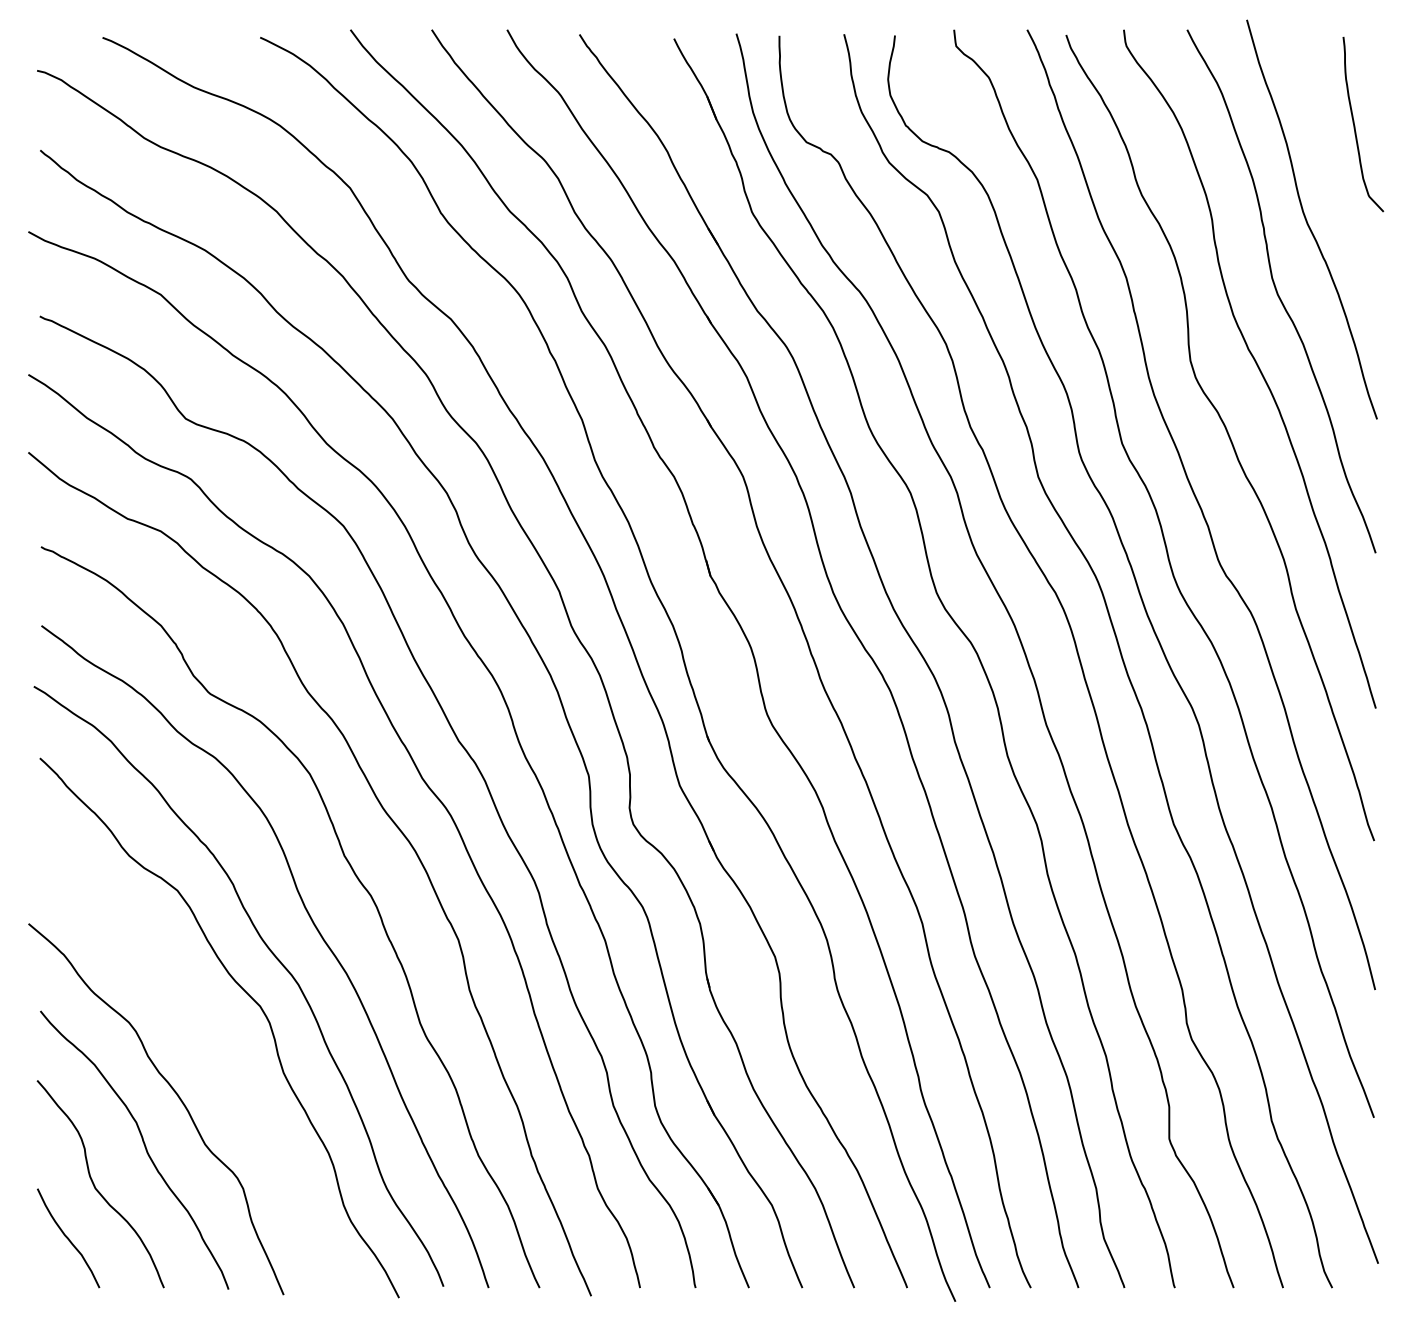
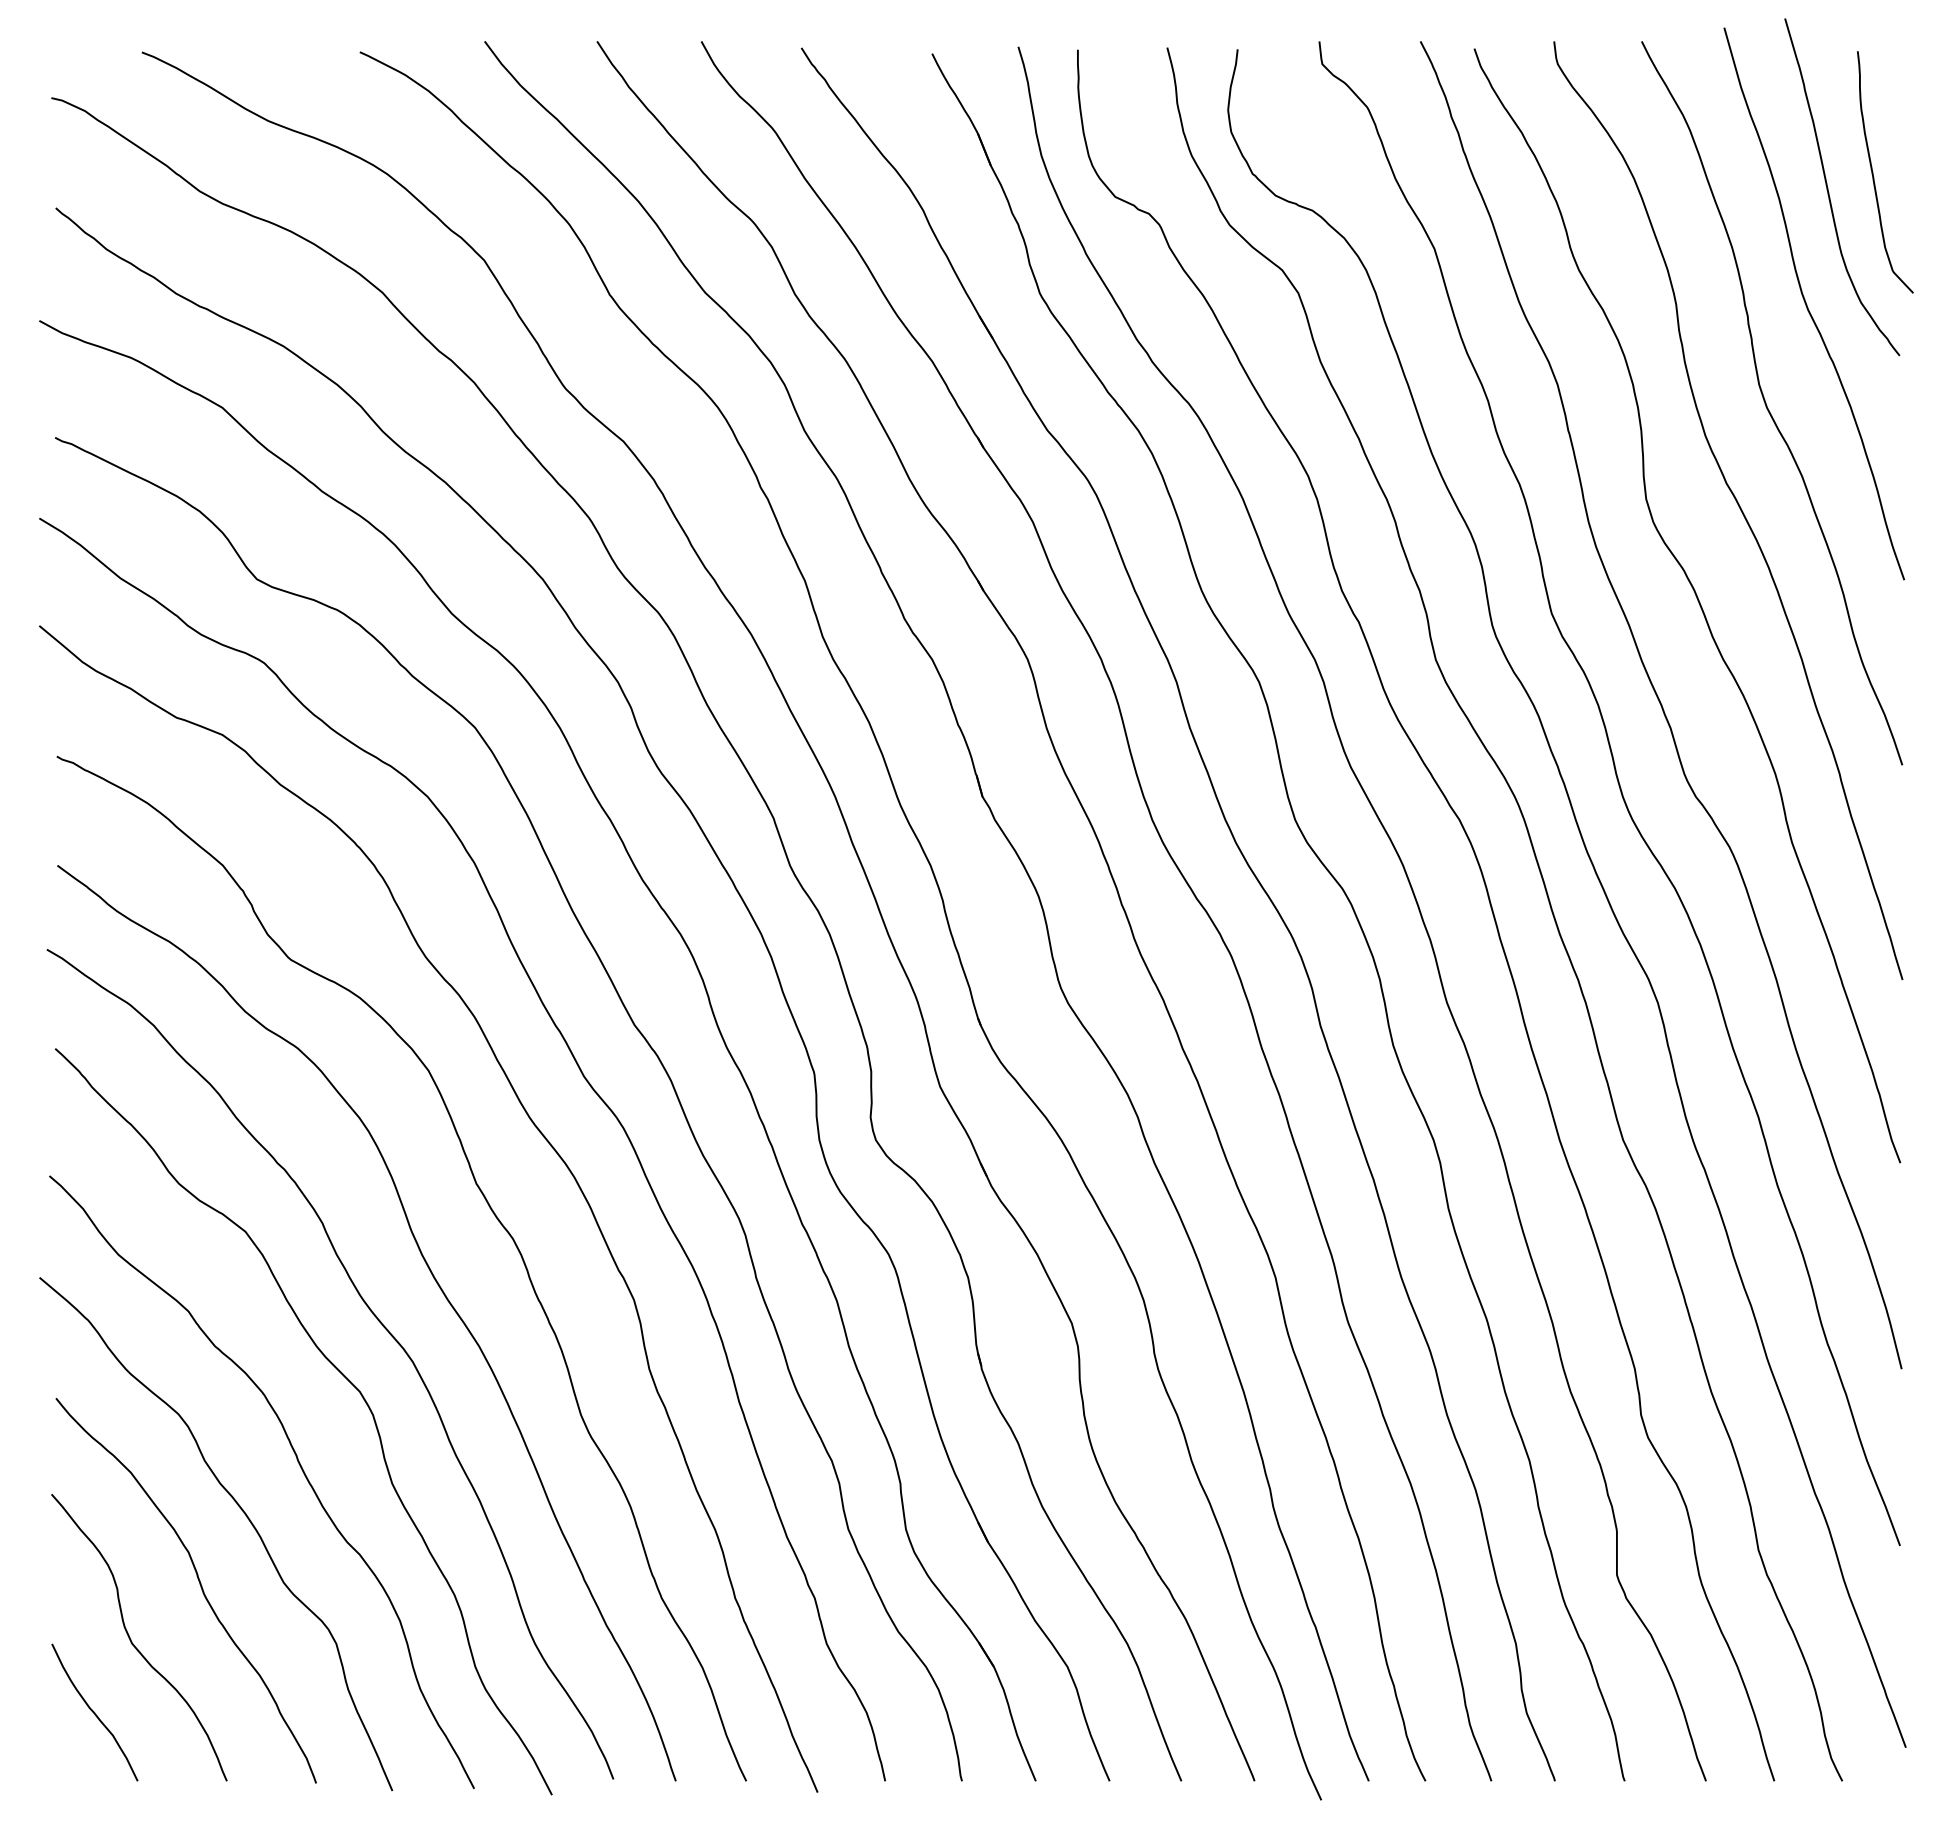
curve: (1323, 139) -> (1829, 192), added
curve: (217, 1061) -> (300, 1468), added

